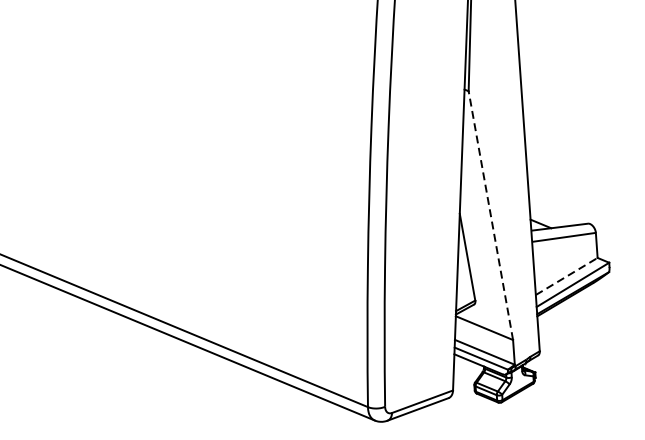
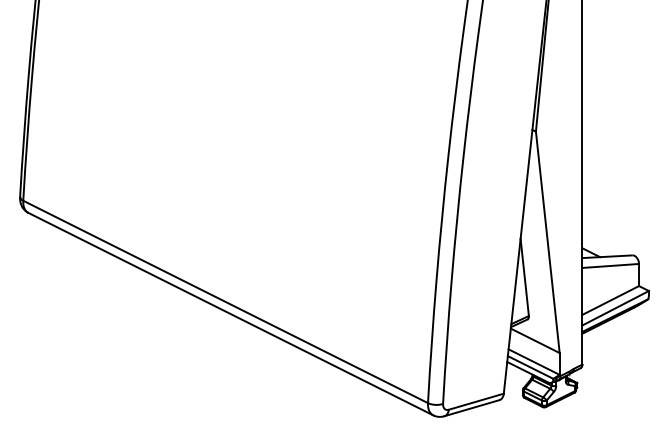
line: (490, 214) -> (547, 241), dashed -> solid
line: (566, 276) -> (610, 300), dashed -> solid

